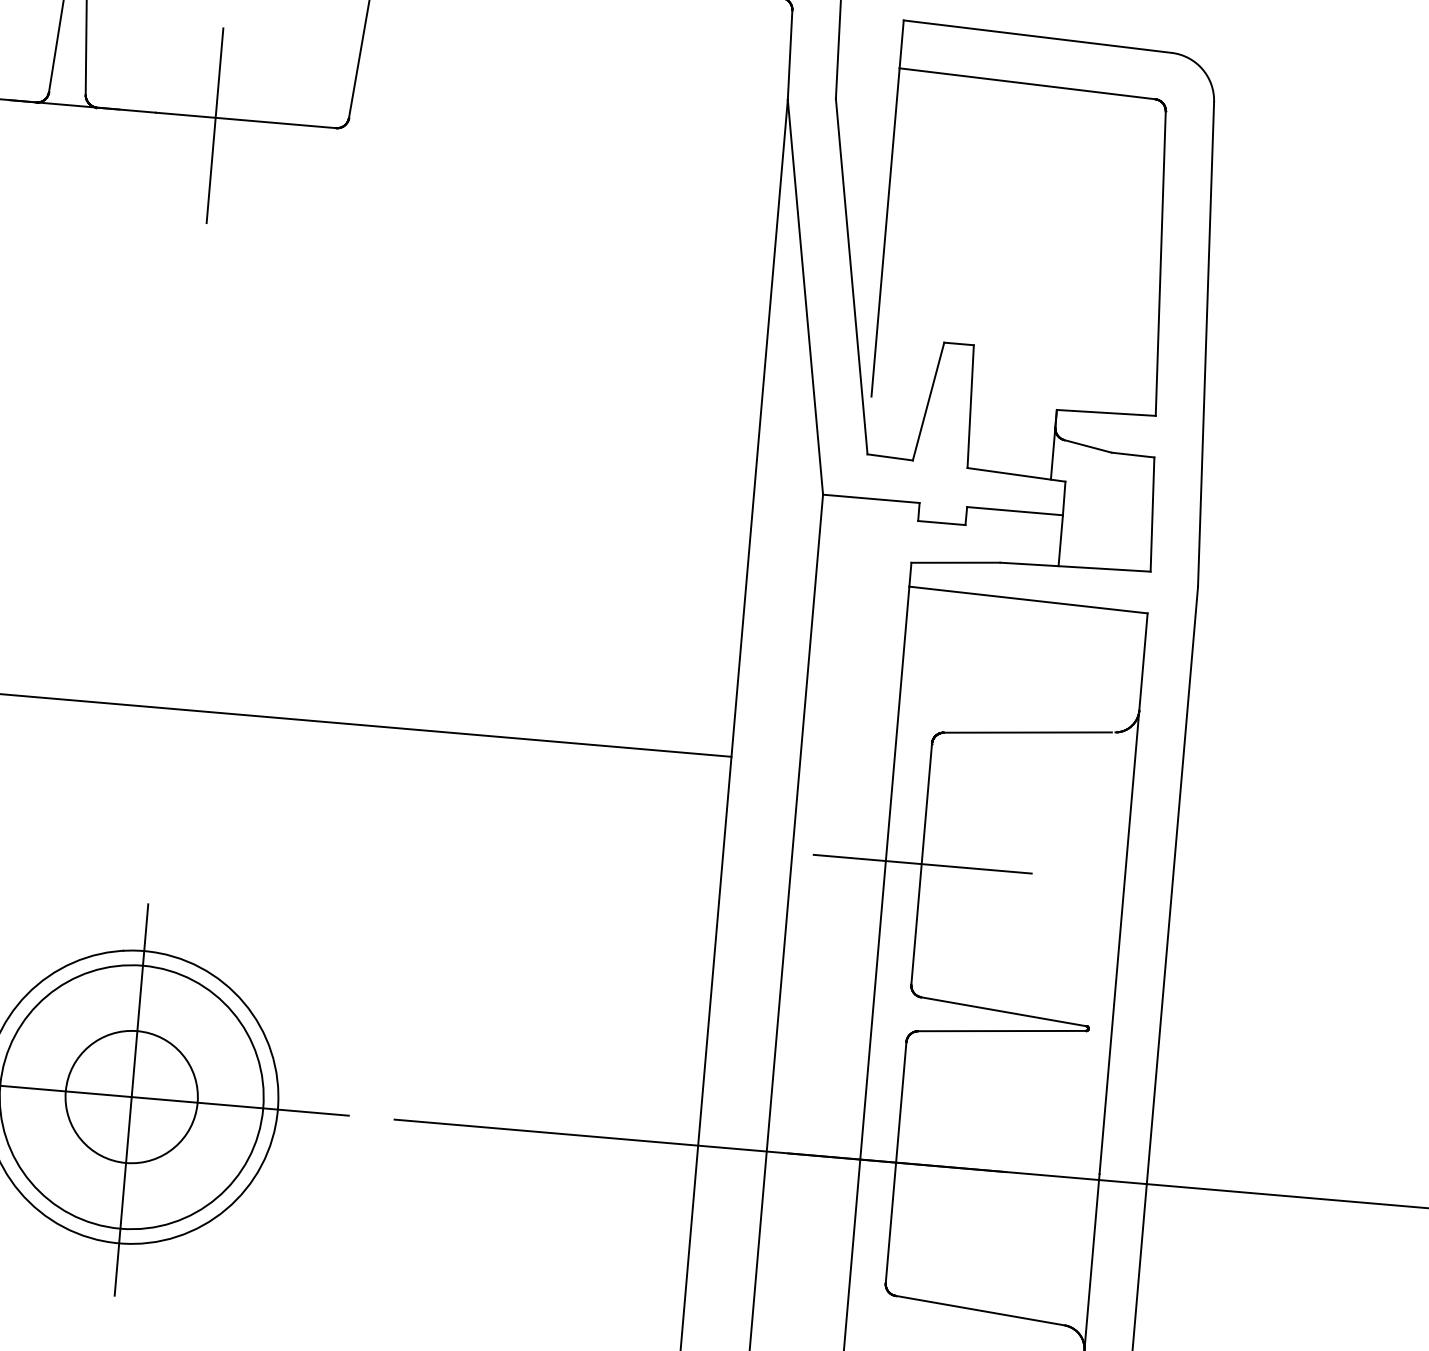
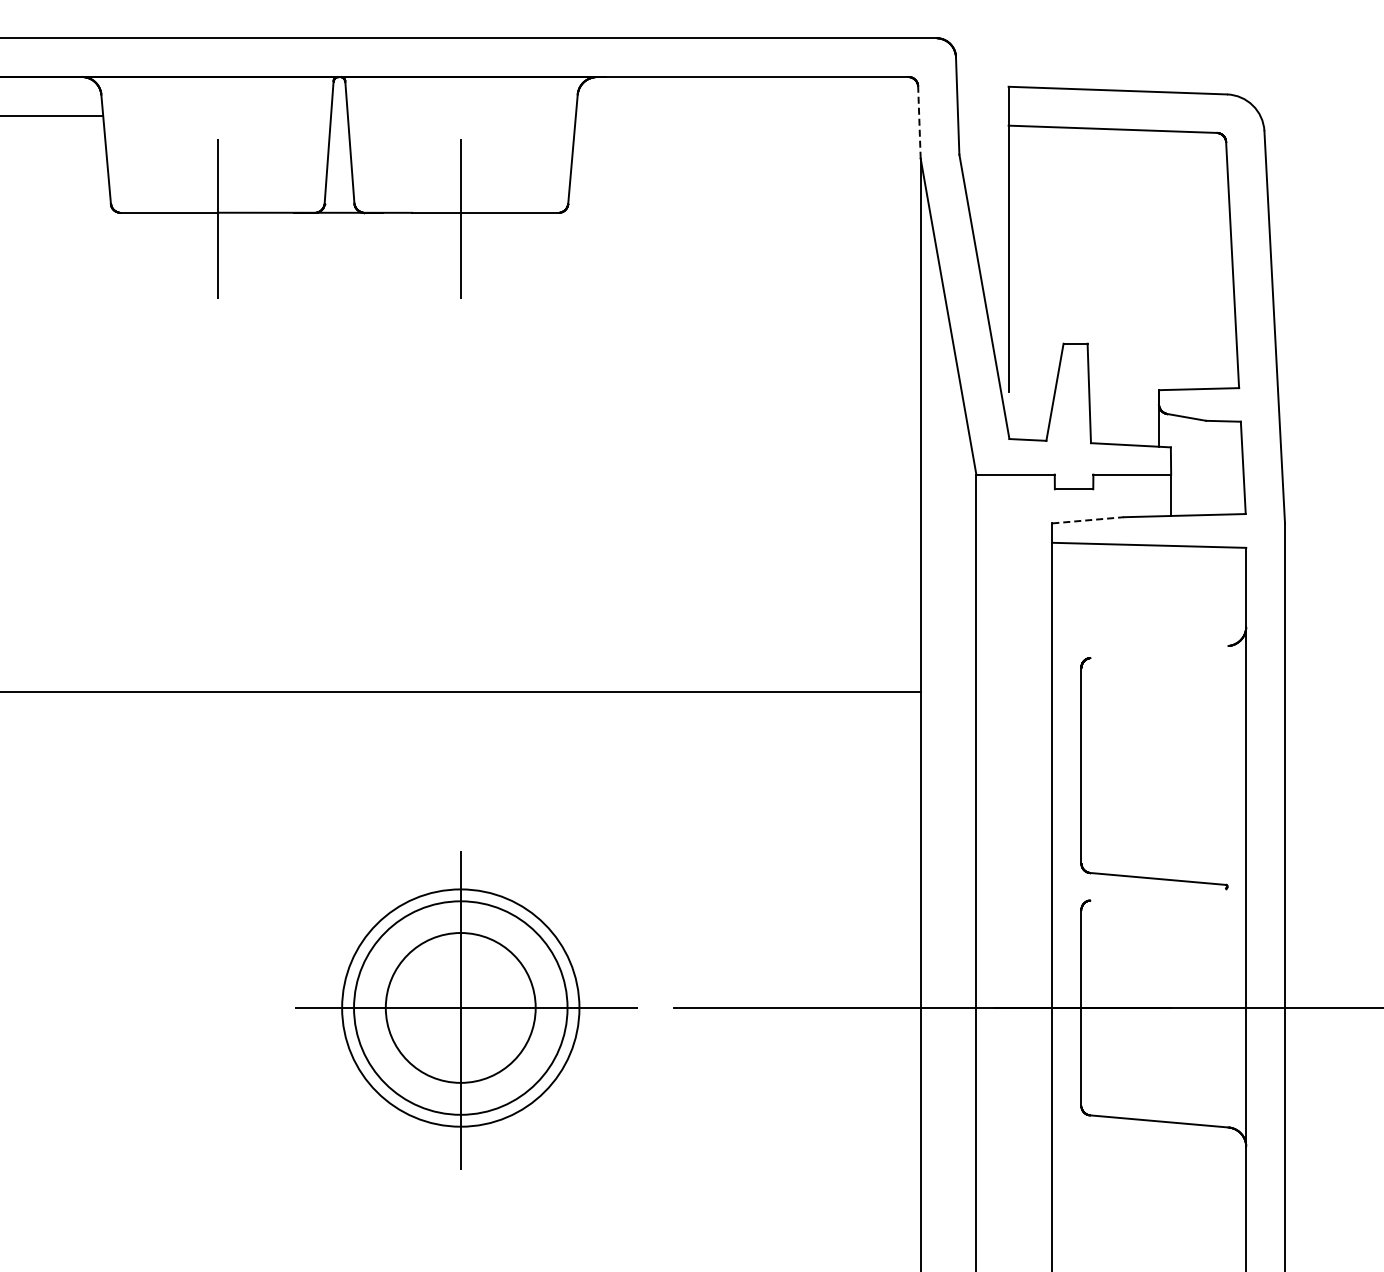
line: (790, 55) -> (919, 122), solid -> dashed
line: (956, 563) -> (1088, 520), solid -> dashed
line: (1027, 732) -> (1157, 652), removed
line: (921, 864) -> (1081, 765), removed
line: (1001, 1030) -> (1157, 894), removed
circle: (131, 1096) -> (460, 1007), size x1.4

